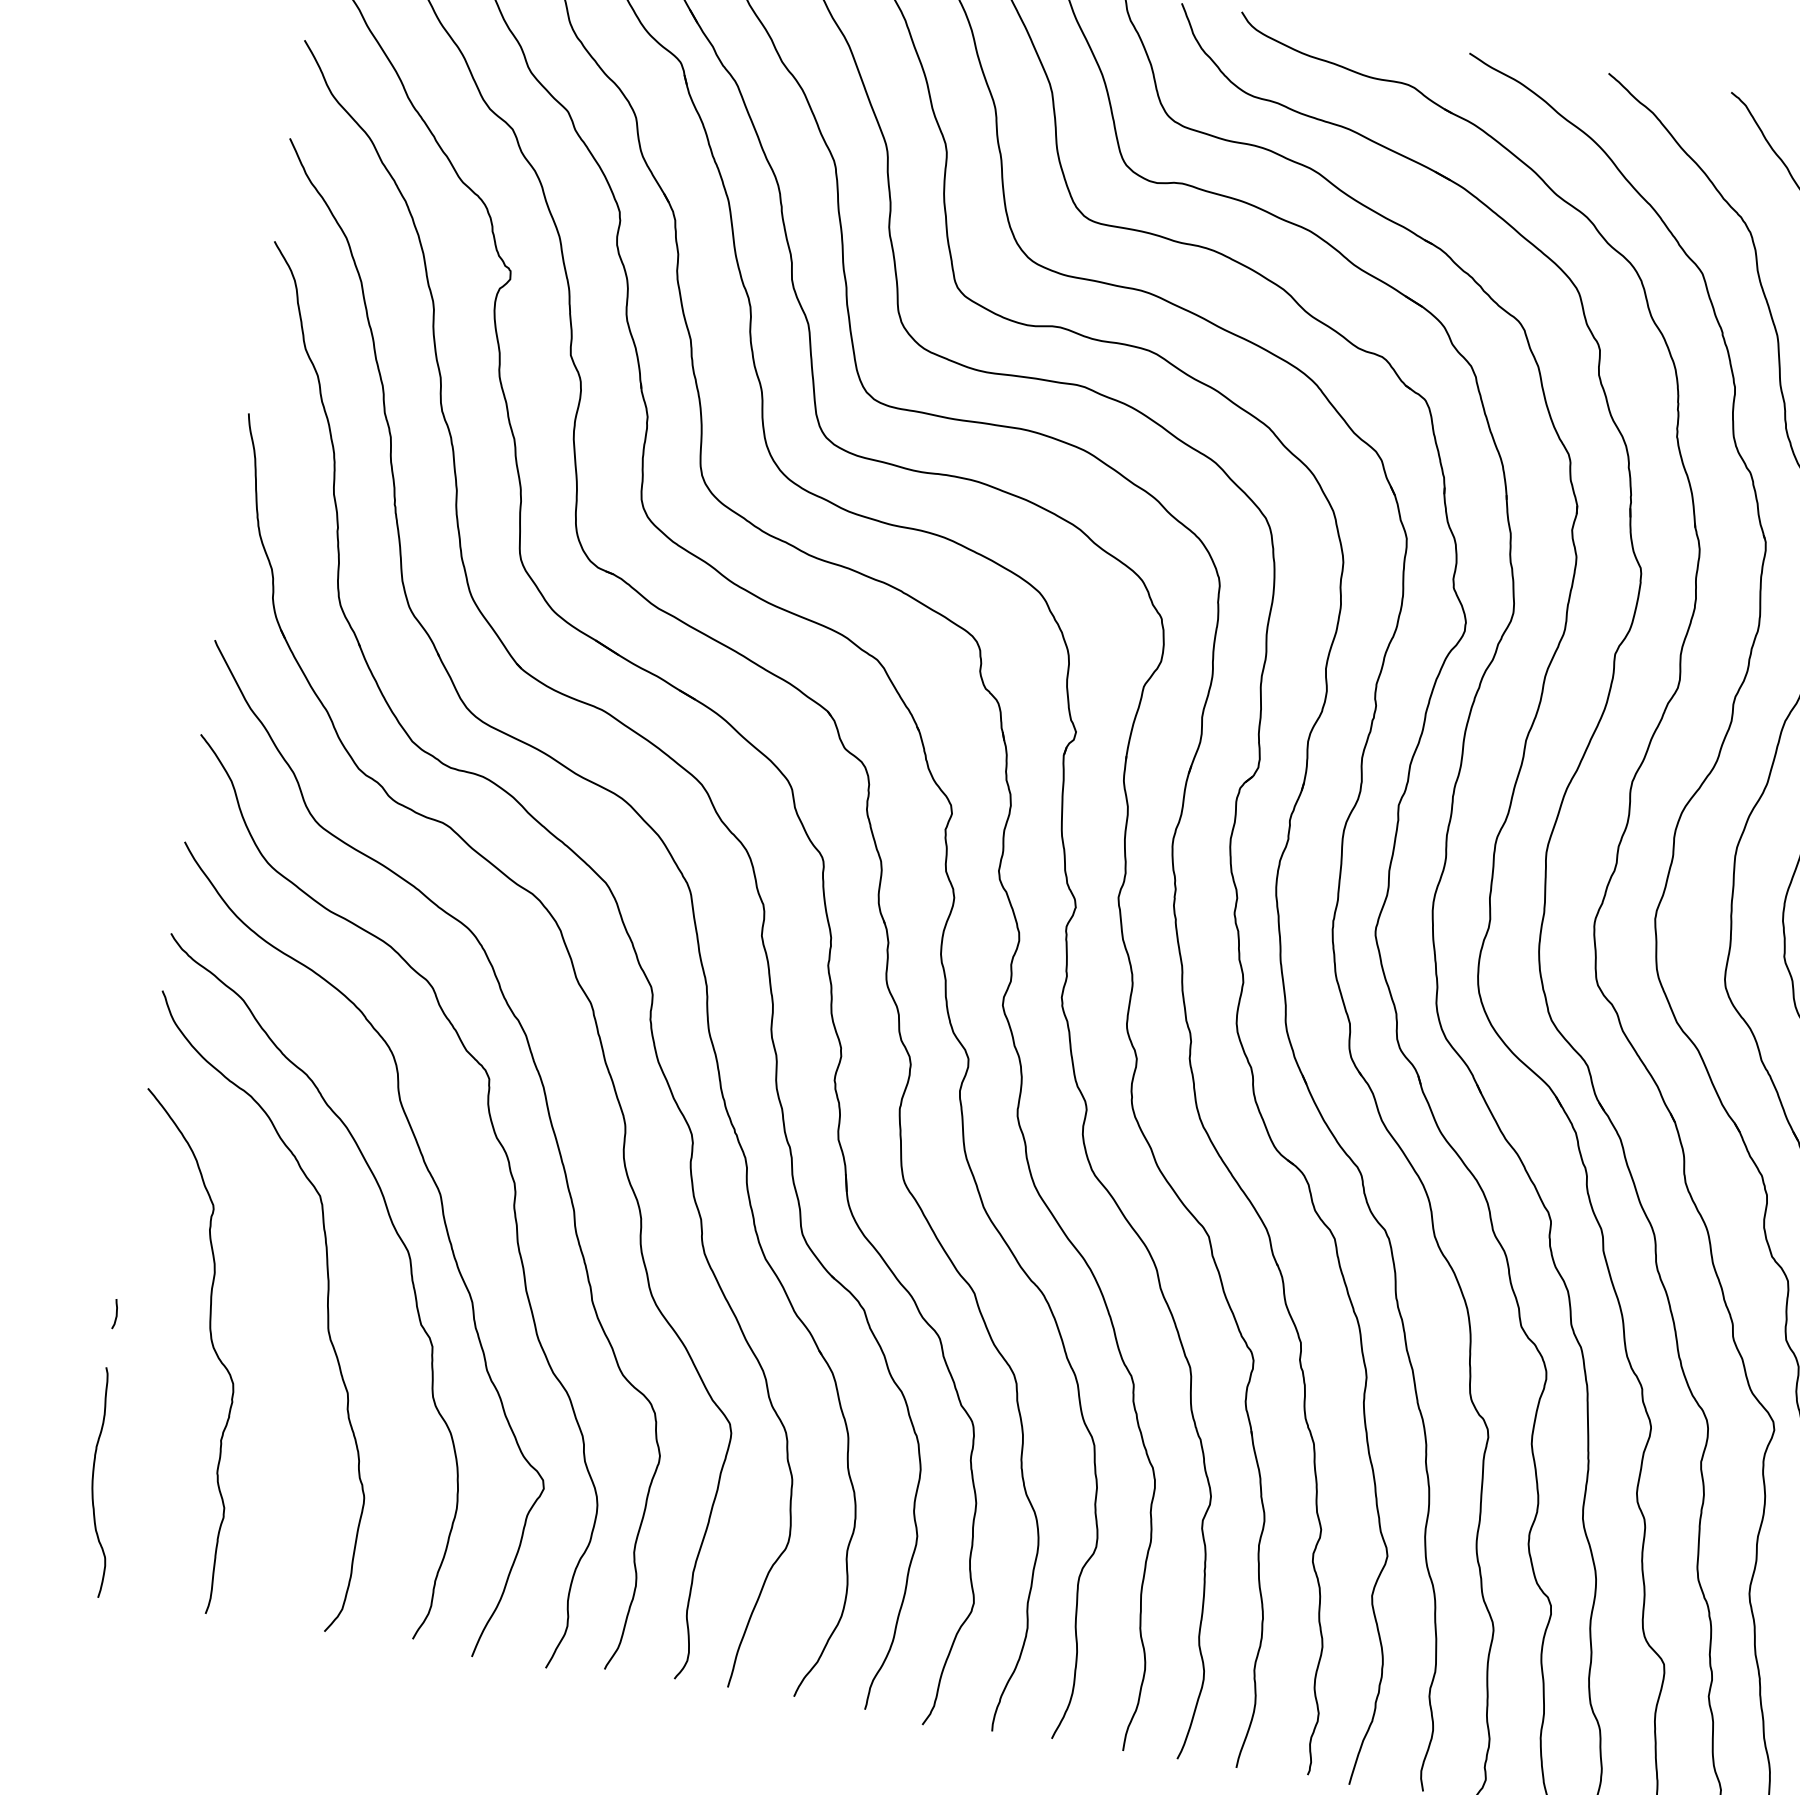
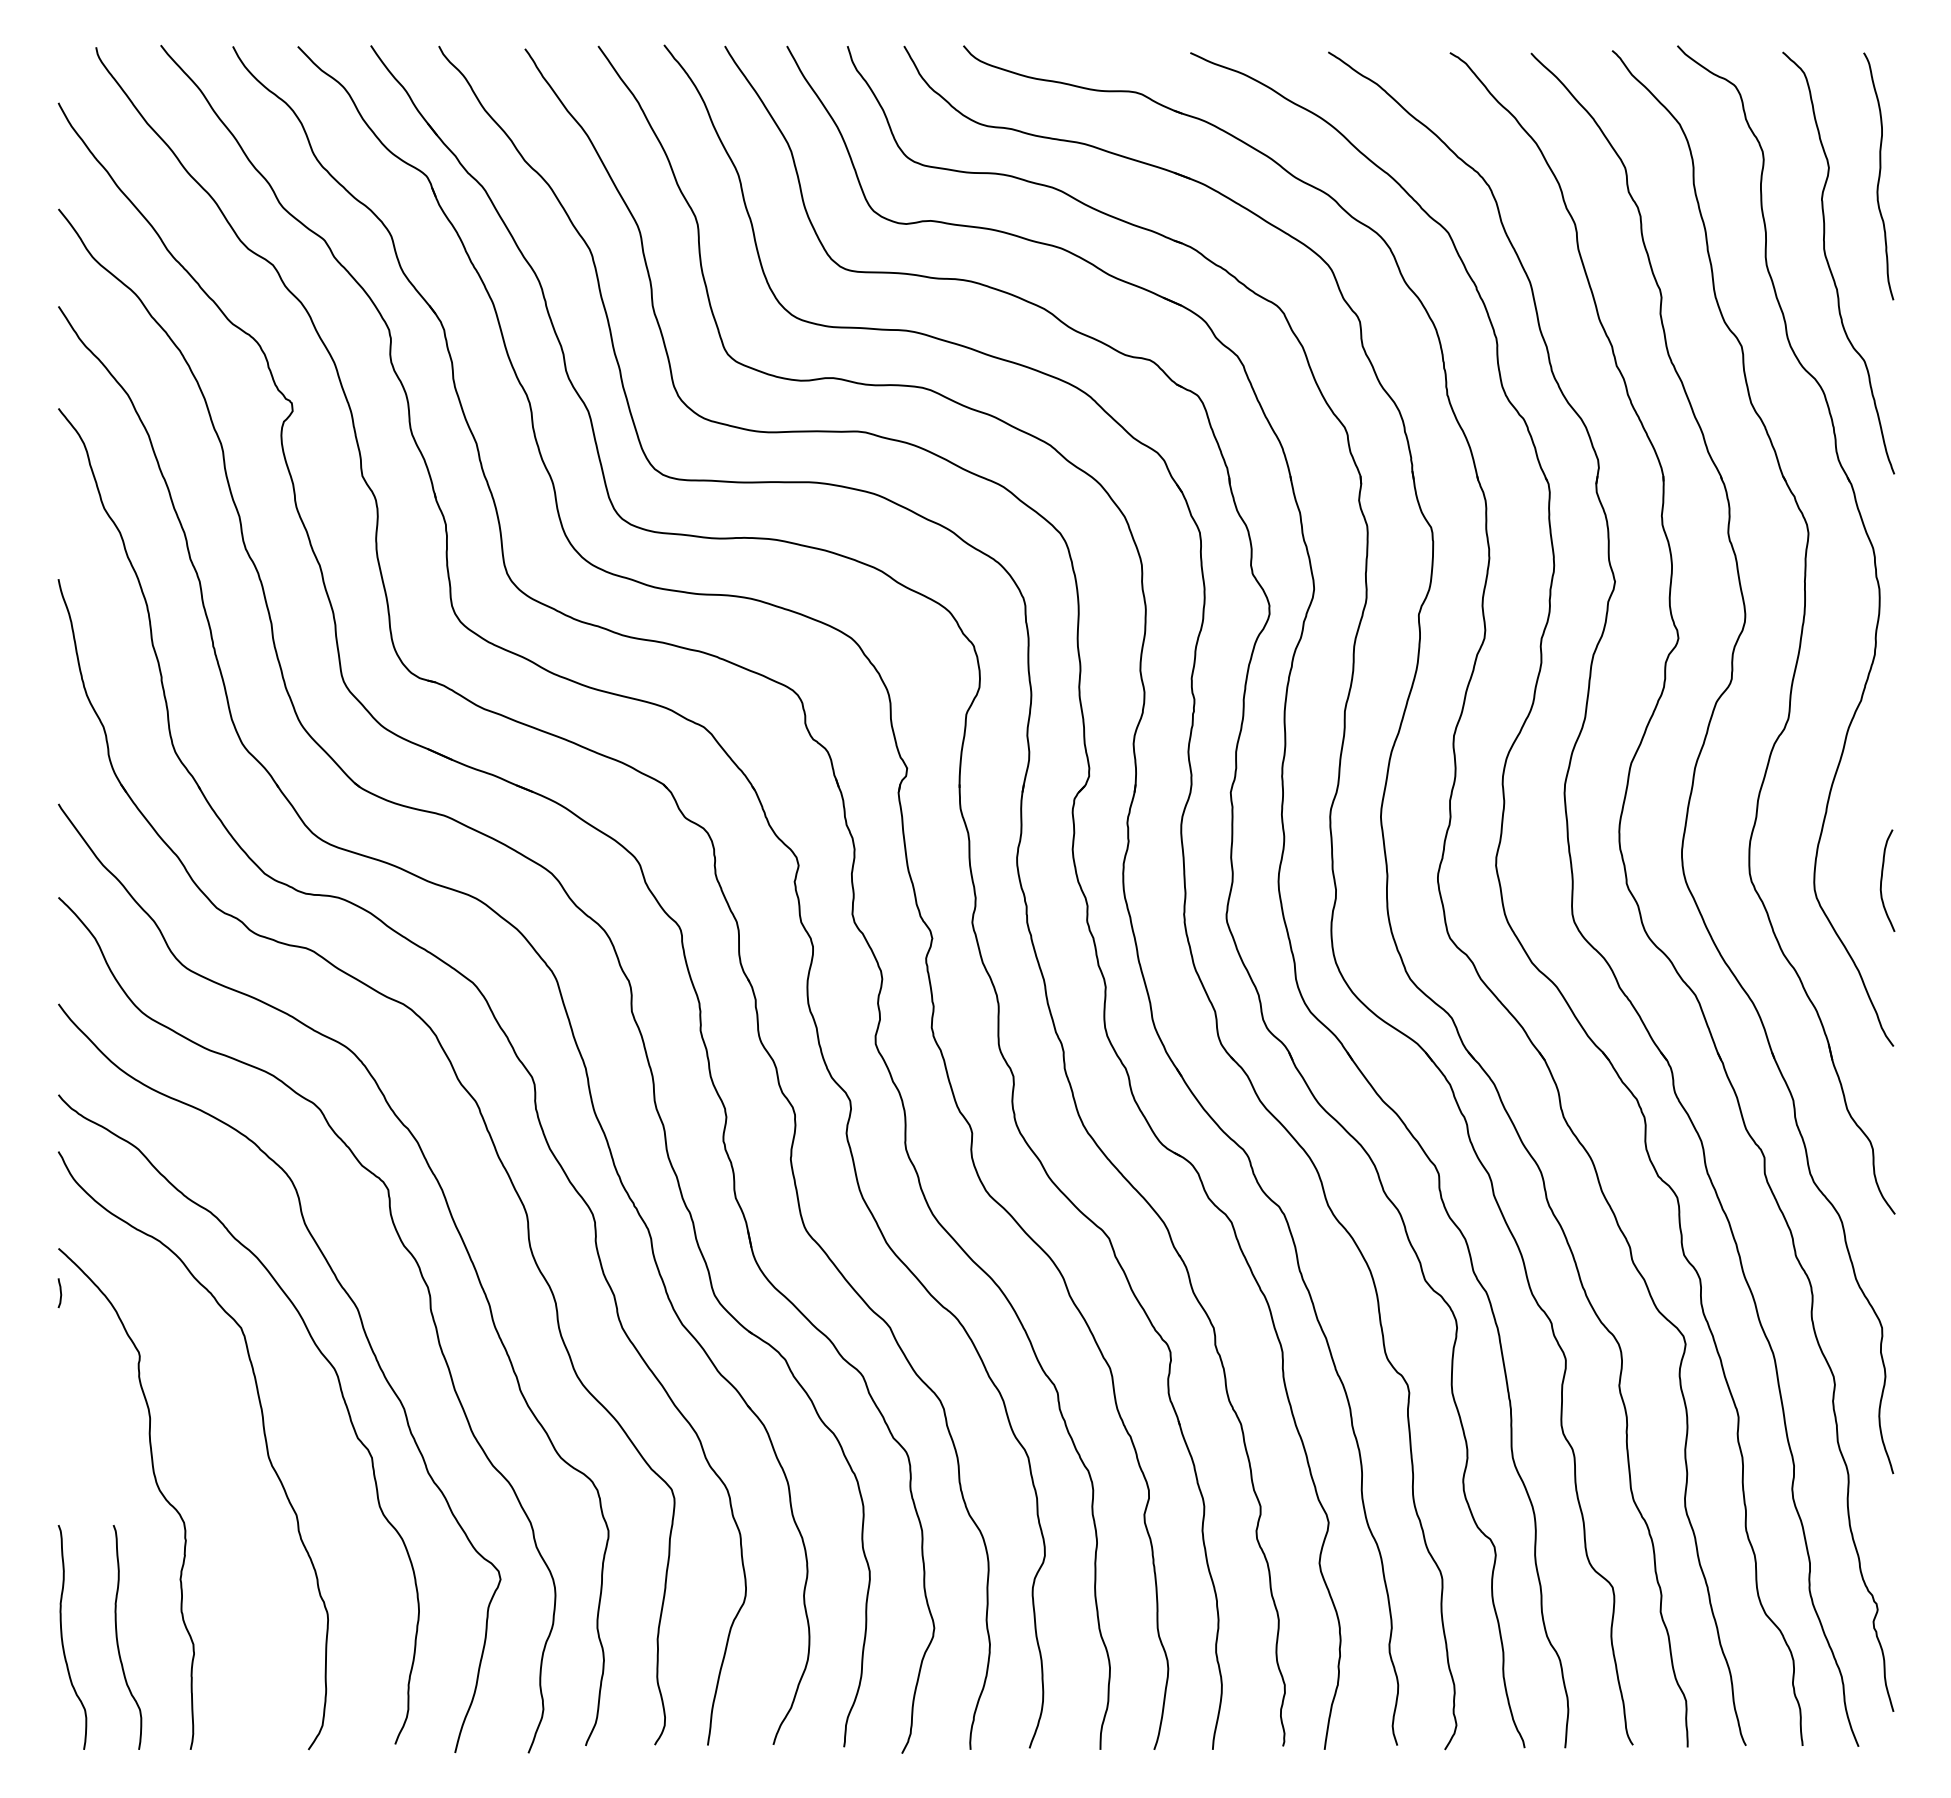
curve: (116, 1314) -> (60, 1293), moved
curve: (149, 1493) -> (118, 1641), added

